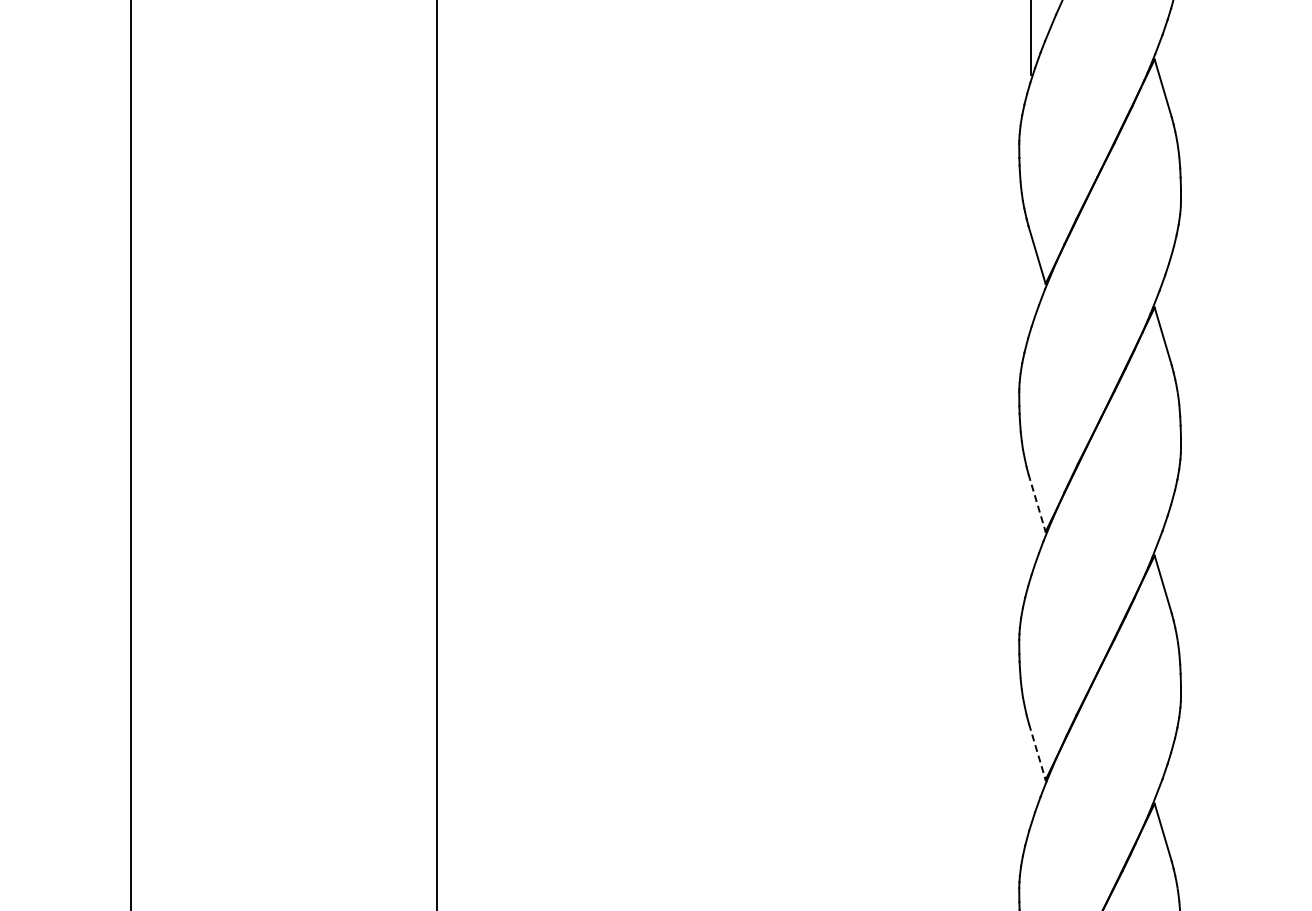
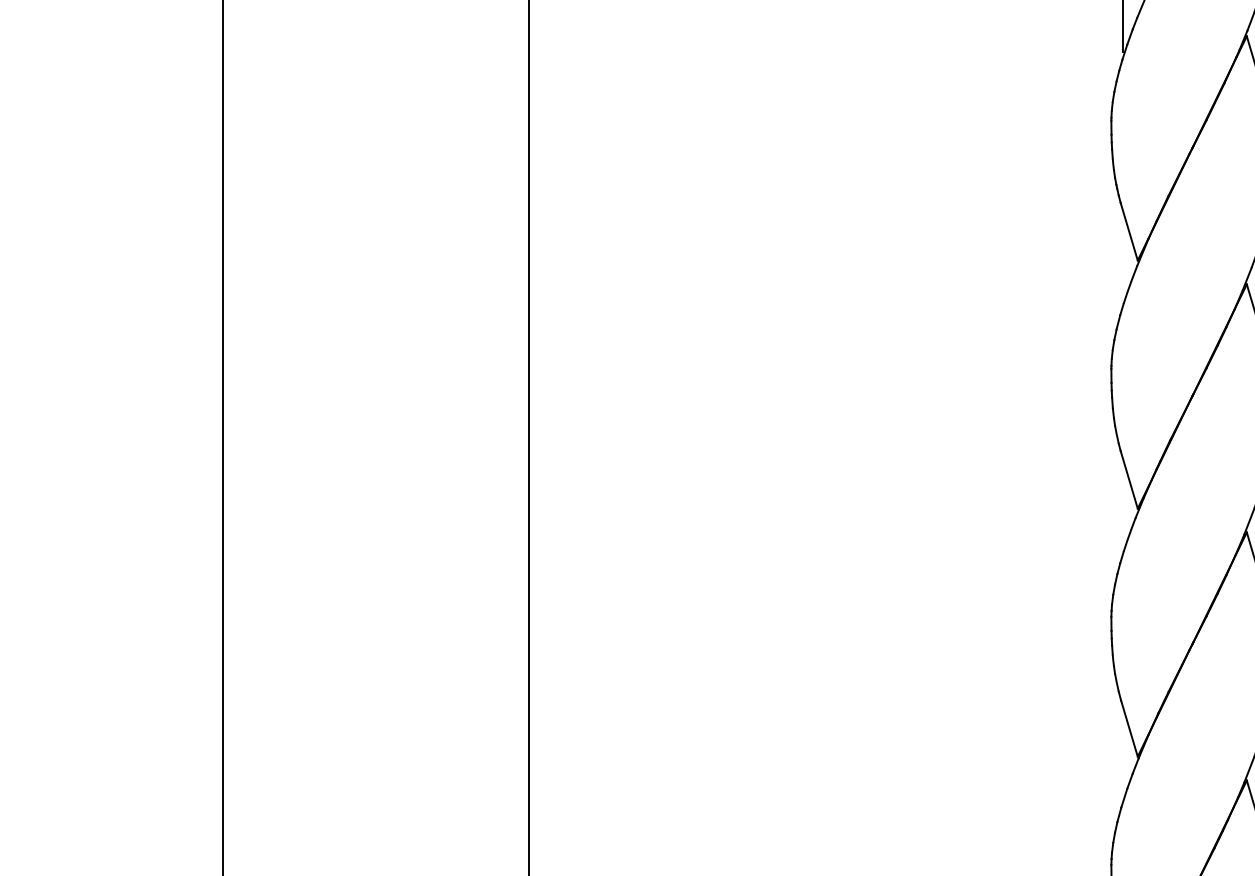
line: (1037, 503) -> (1129, 480), dashed -> solid
line: (1037, 752) -> (1129, 729), dashed -> solid

